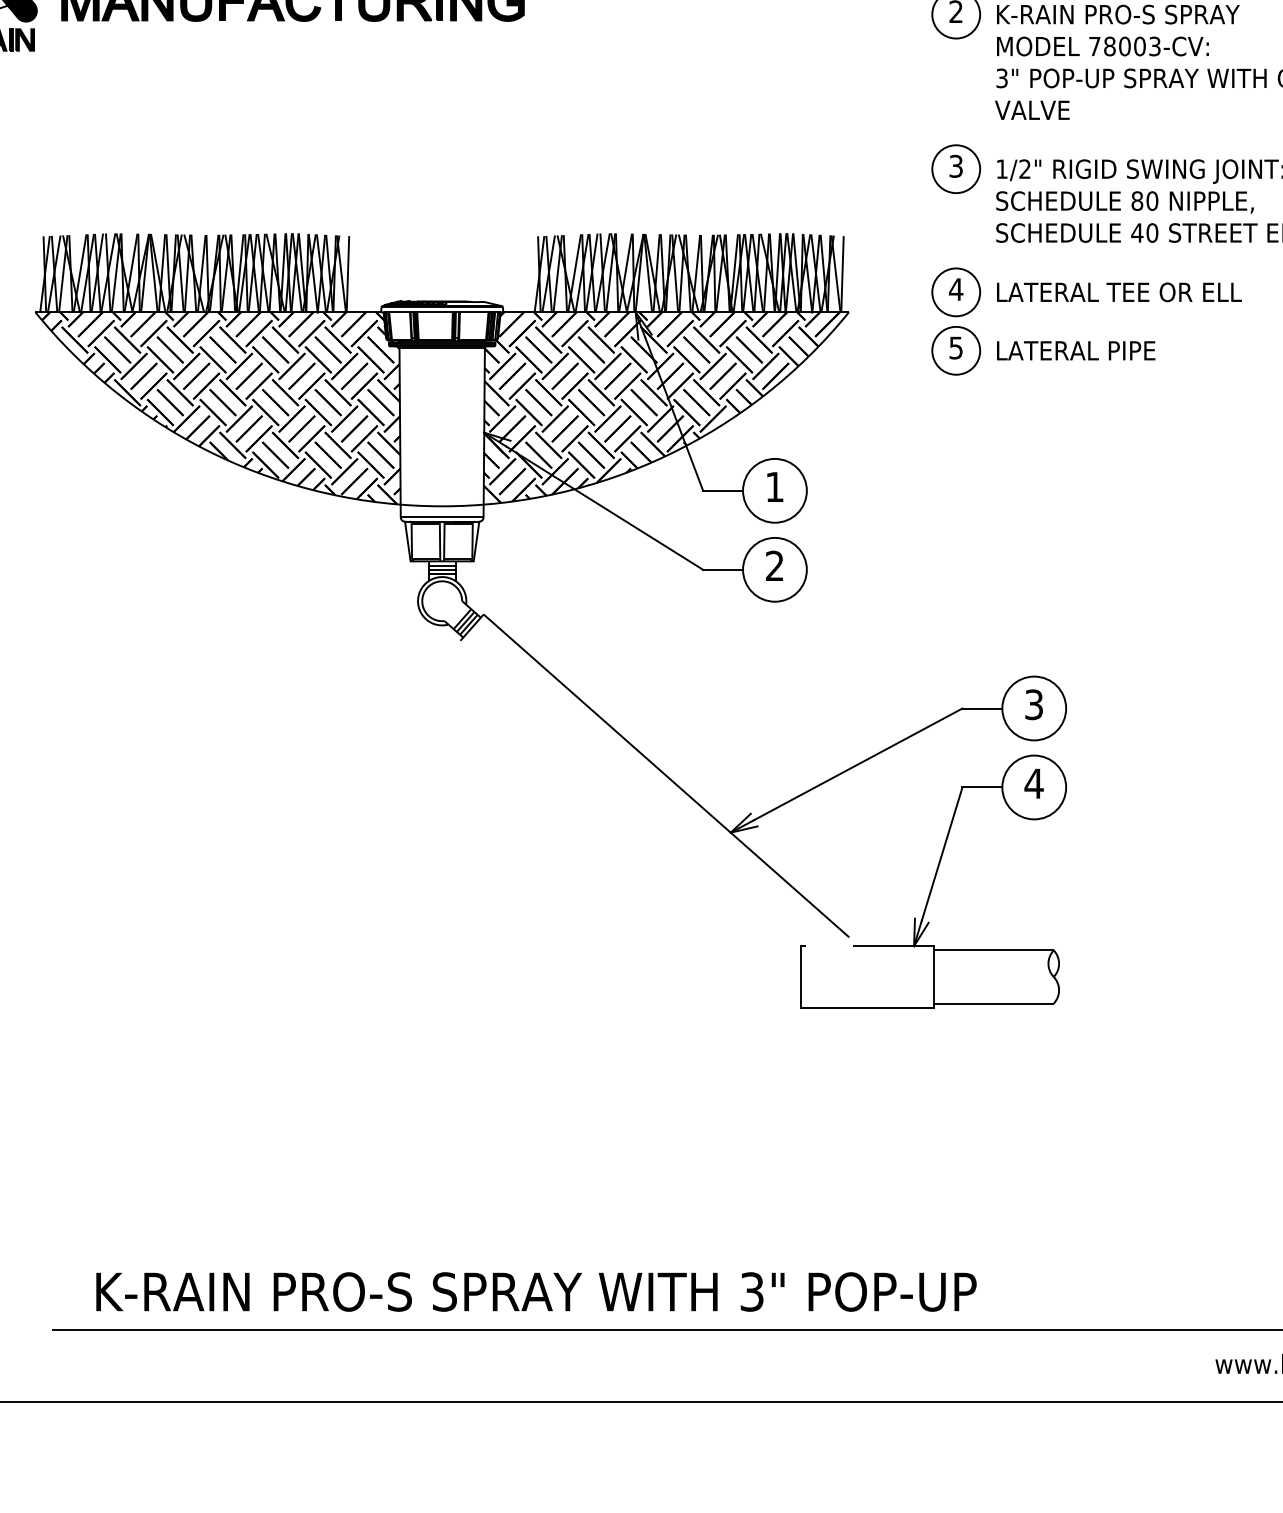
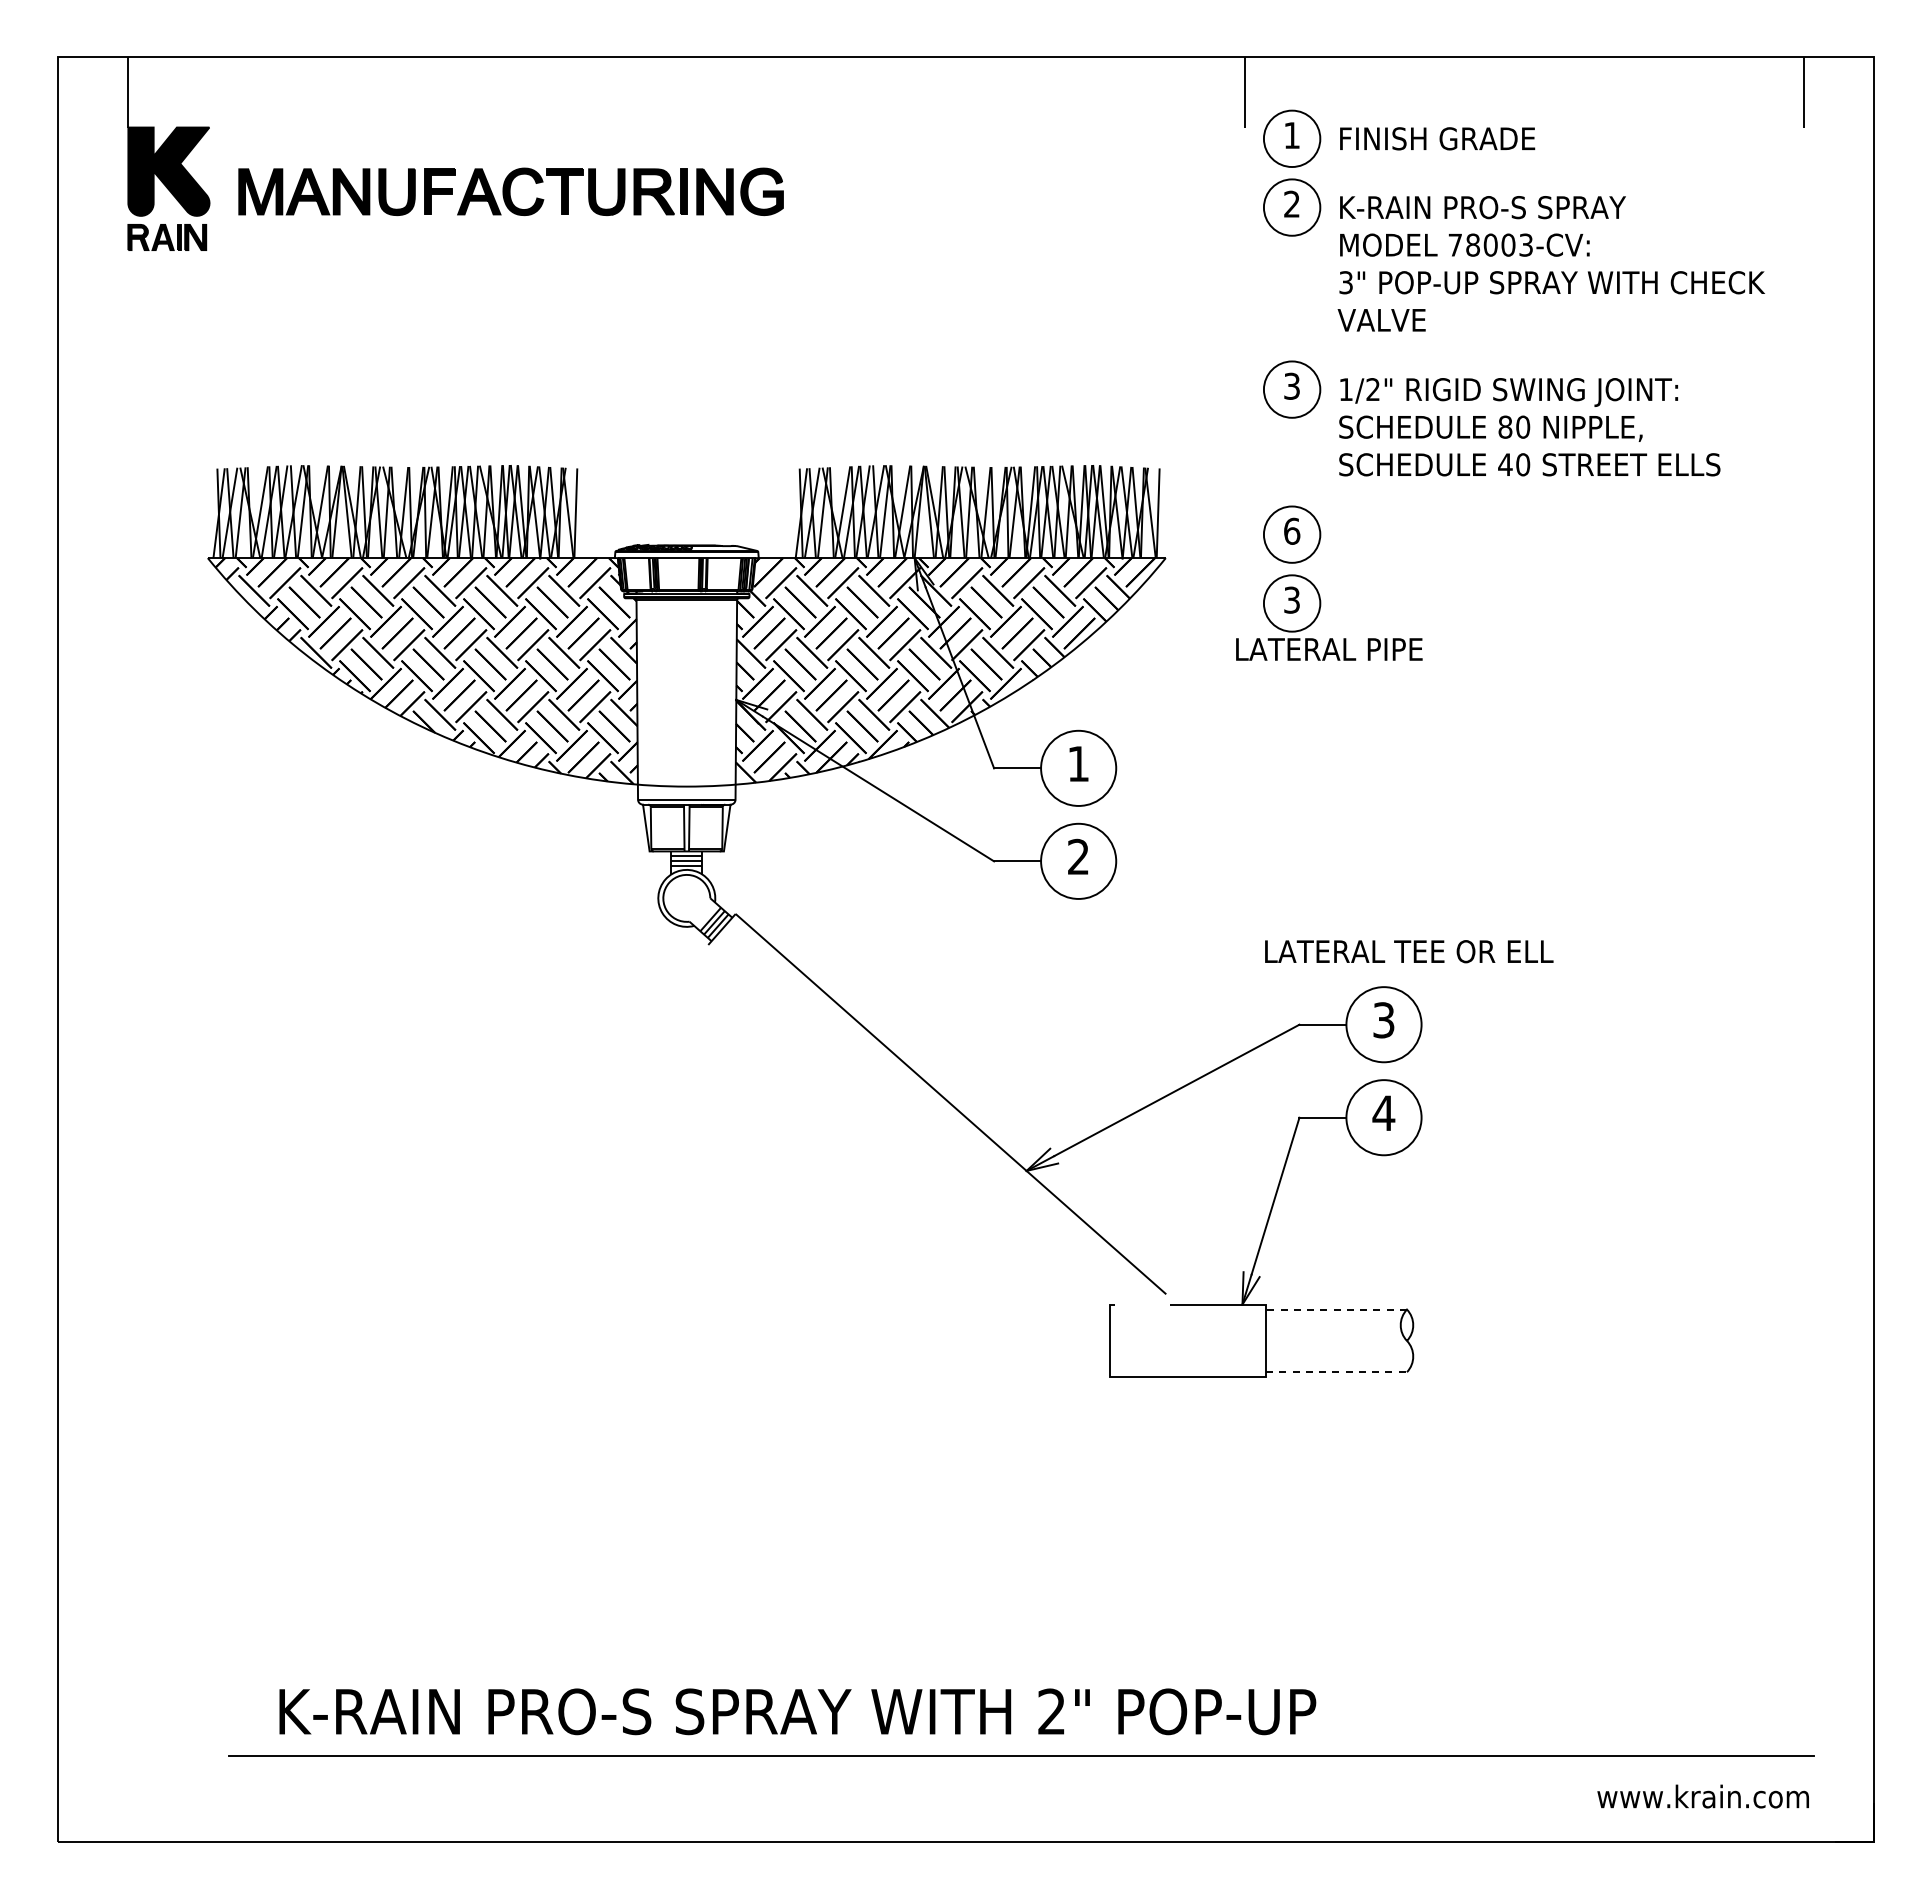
text: (955, 288) -> (1291, 530), 4 -> 6
text: (1119, 292) -> (1409, 951), moved
text: (956, 347) -> (1292, 599), 5 -> 3
text: (1076, 350) -> (1329, 649), moved
line: (993, 950) -> (1336, 1309), solid -> dashed
line: (994, 1003) -> (1337, 1372), solid -> dashed
text: (751, 1291) -> (1051, 1711), 3" -> 2"

